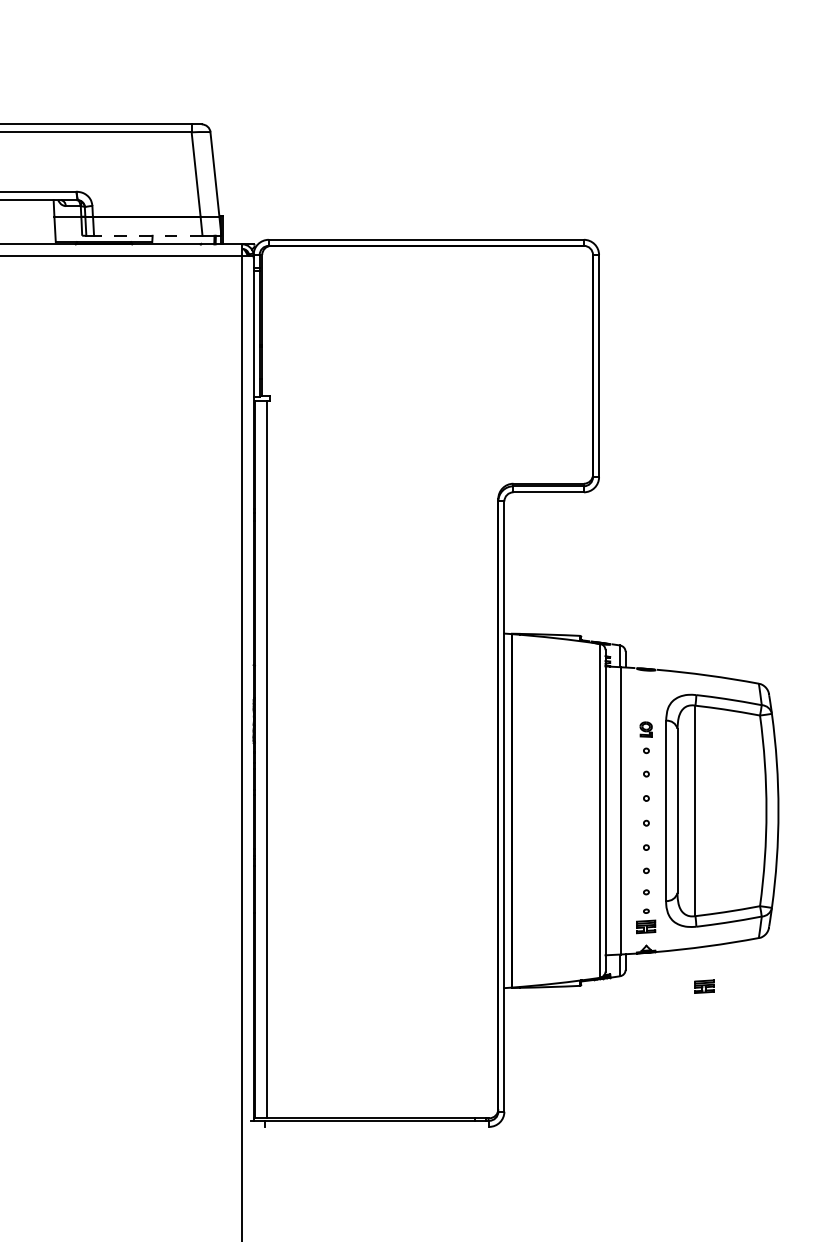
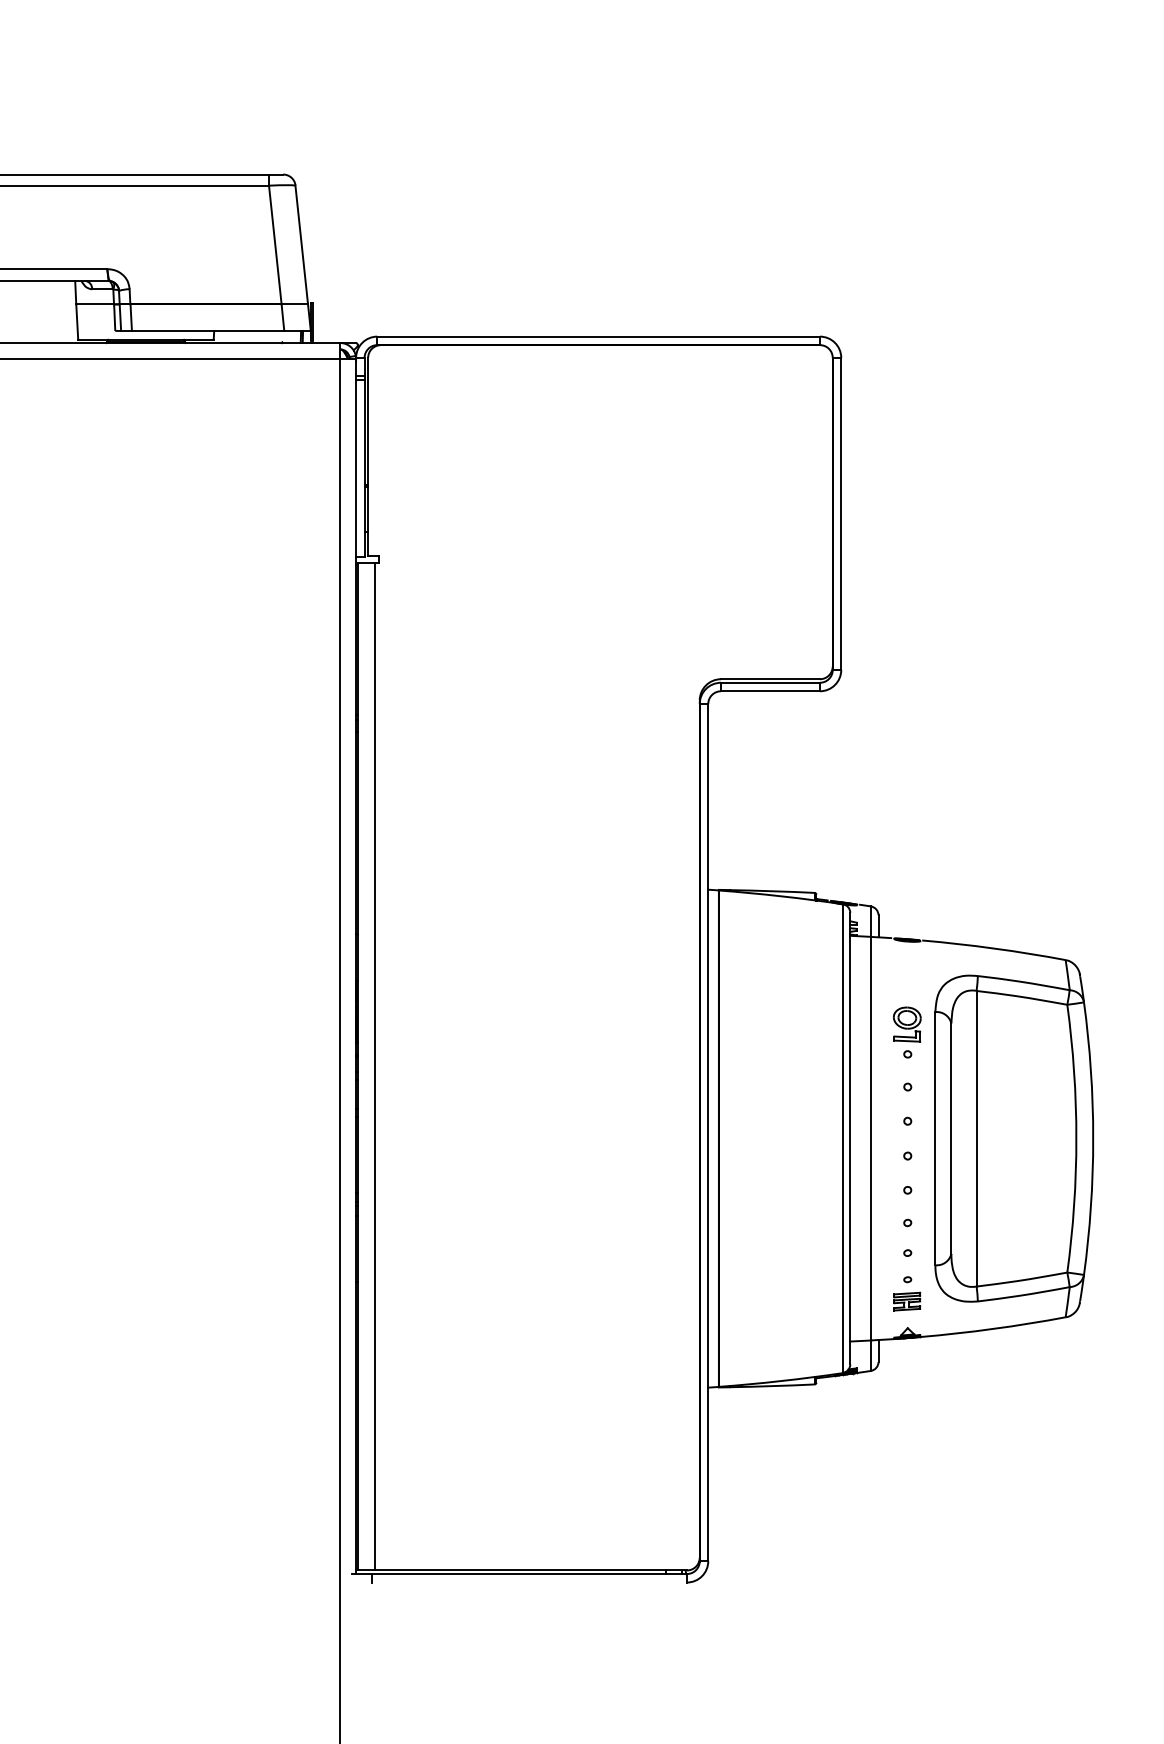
line: (147, 235) -> (207, 330), dashed -> solid
part: (646, 729) -> (907, 1024), size x1.67
part: (704, 986) -> (989, 1385), removed

